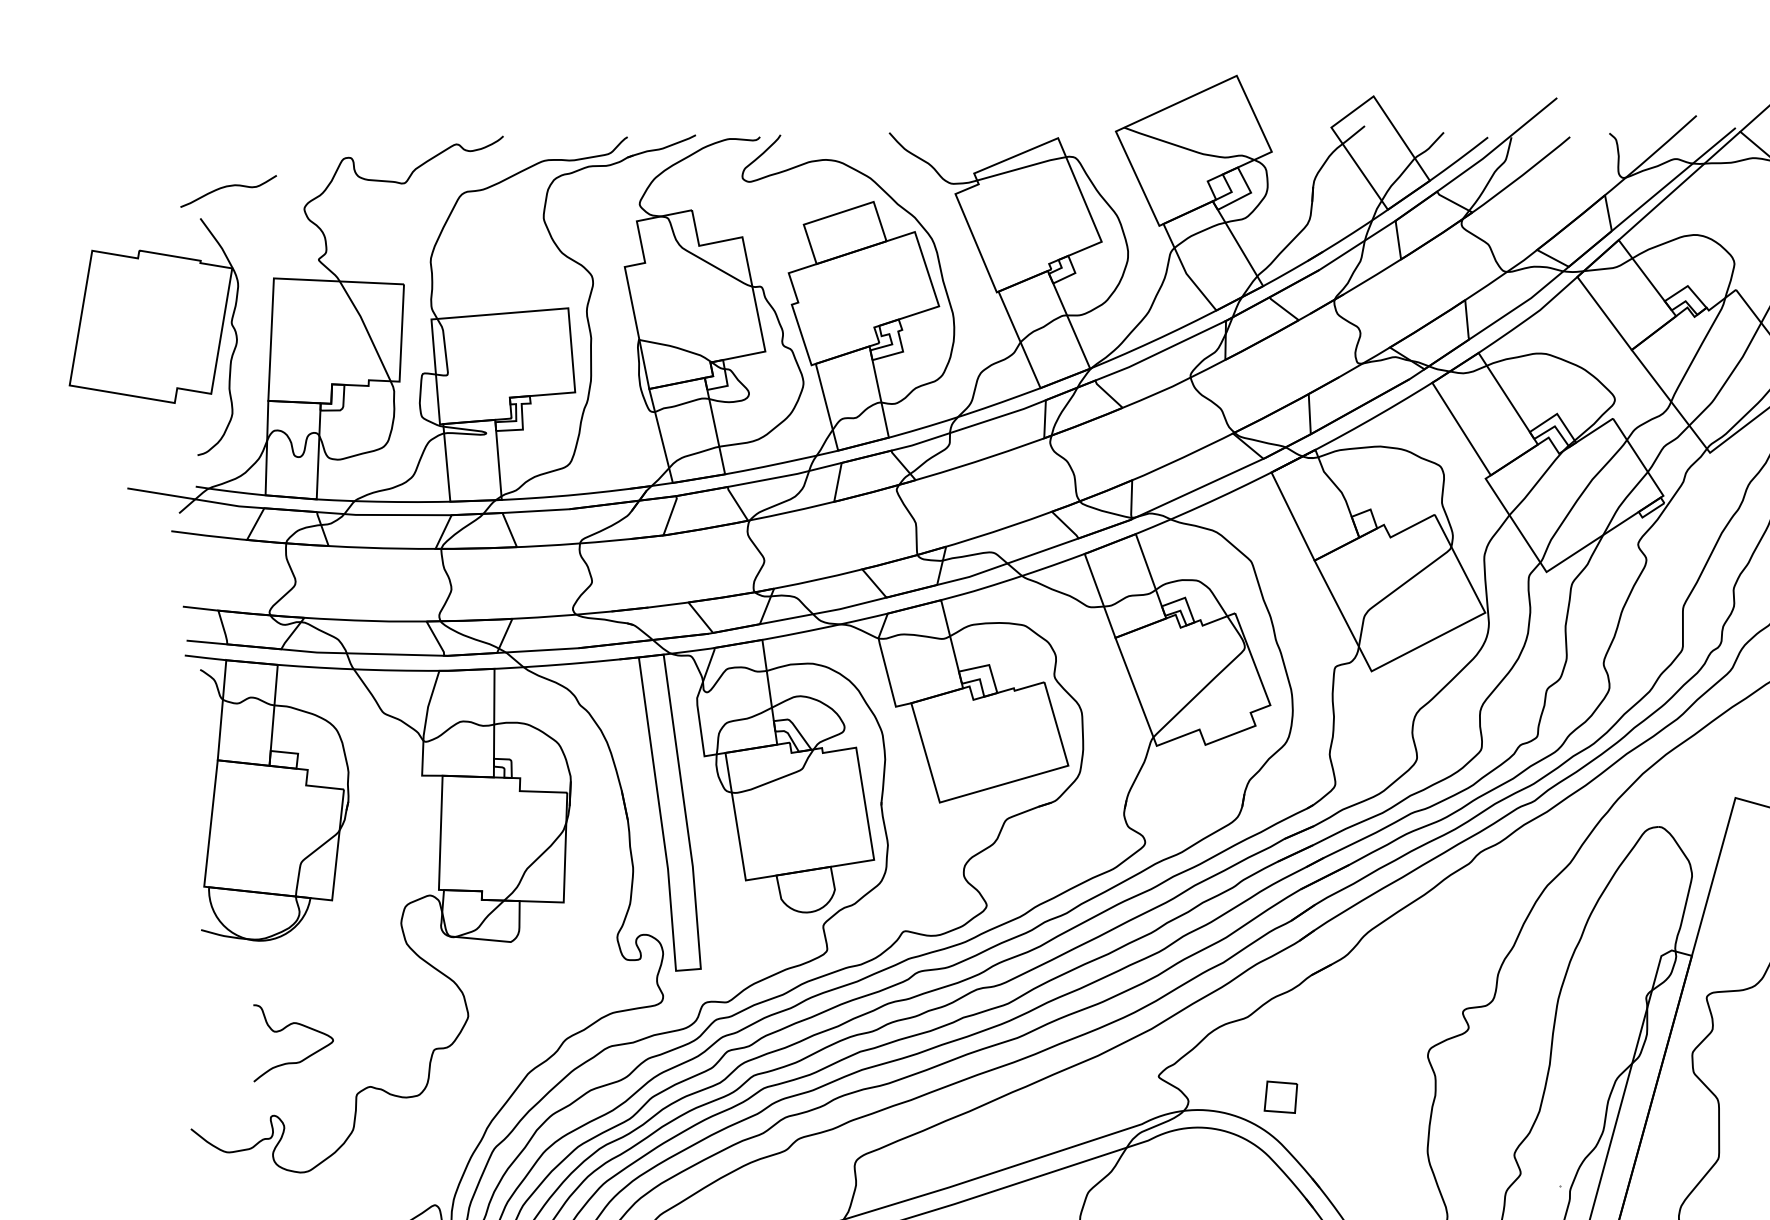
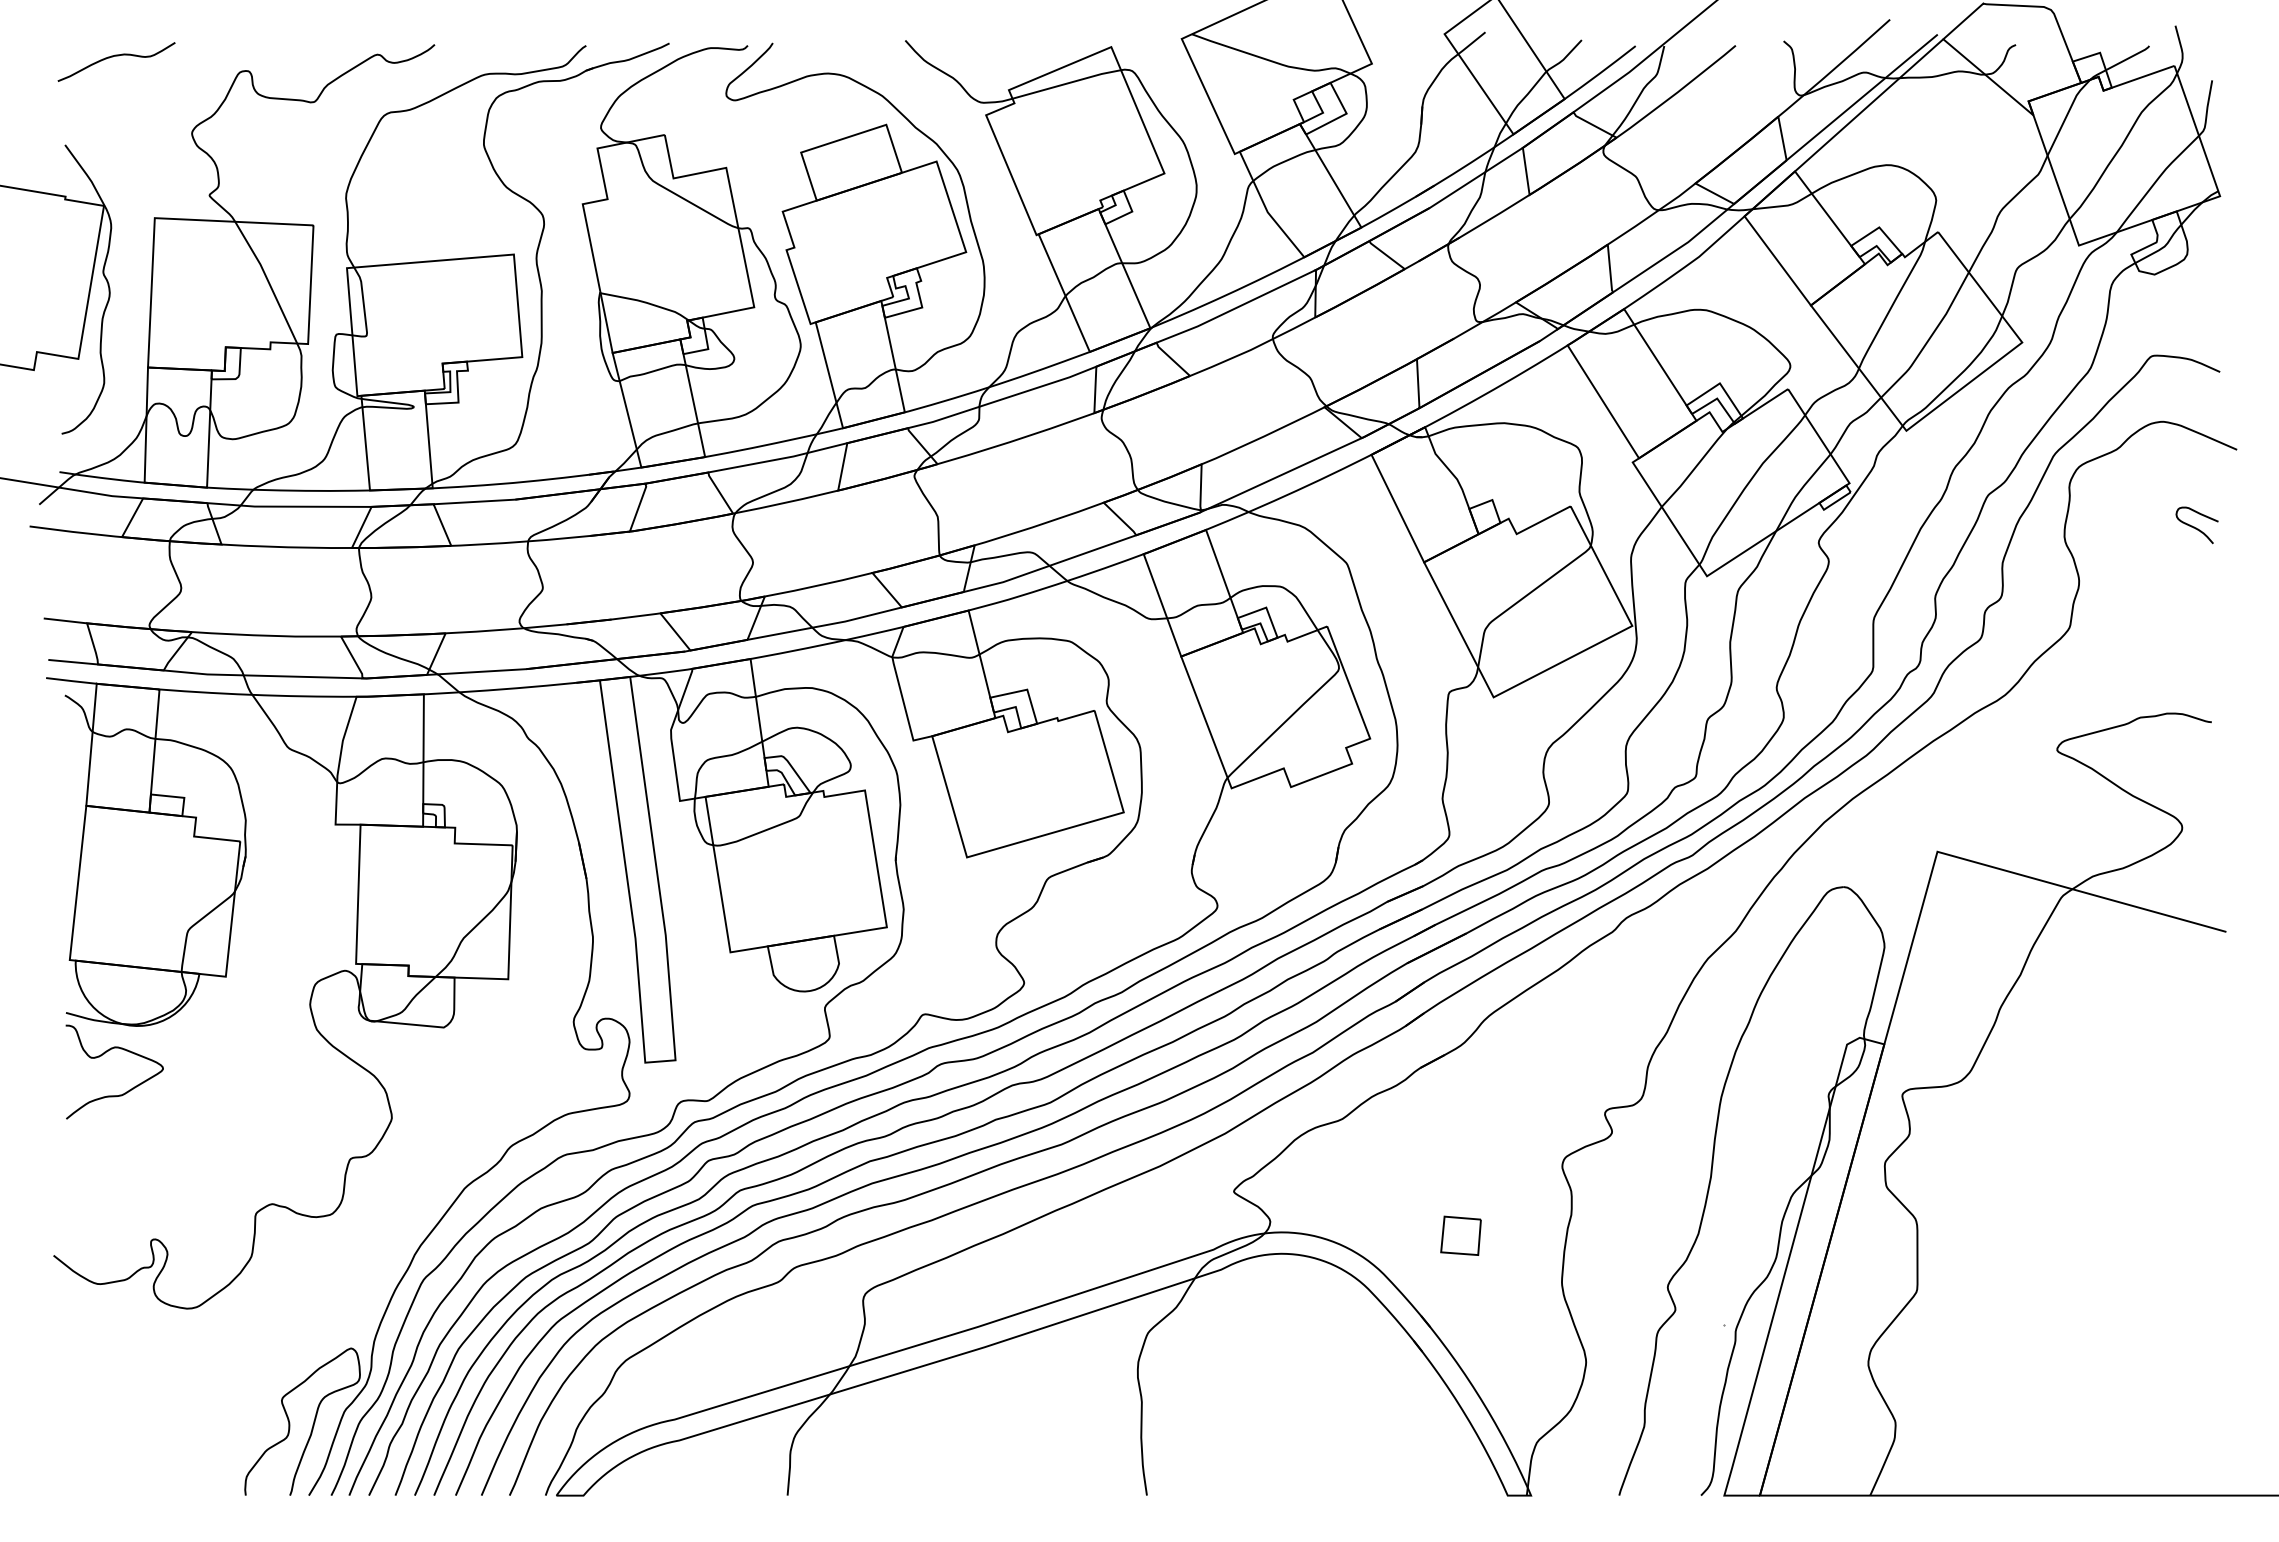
curve: (228, 186) -> (116, 56), moved
curve: (285, 1028) -> (104, 1054), moved
part: (1280, 1096) -> (1460, 1235), moved

